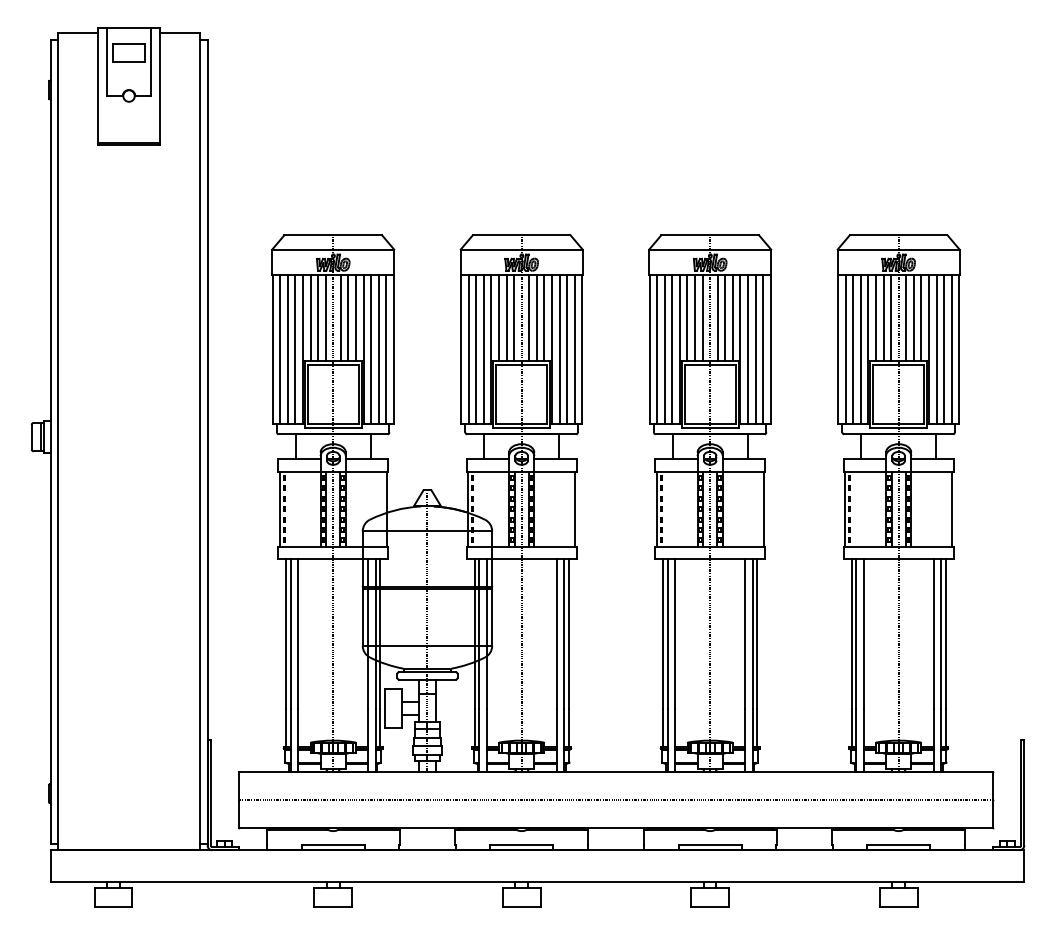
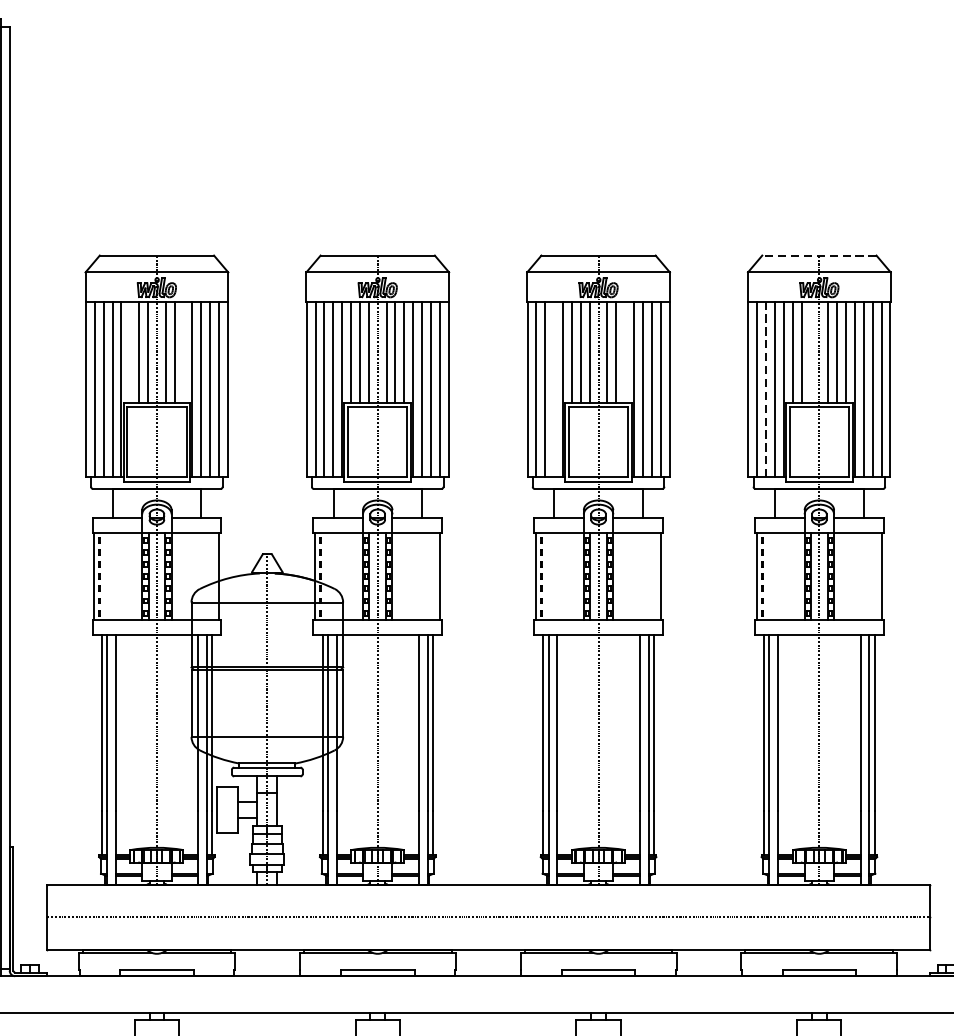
line: (898, 235) -> (819, 255), solid -> dashed
line: (310, 317) -> (130, 352), removed
line: (355, 317) -> (183, 352), removed
line: (732, 317) -> (624, 352), removed
line: (891, 317) -> (810, 352), removed
line: (672, 349) -> (554, 389), removed
line: (853, 349) -> (766, 389), solid -> dashed

